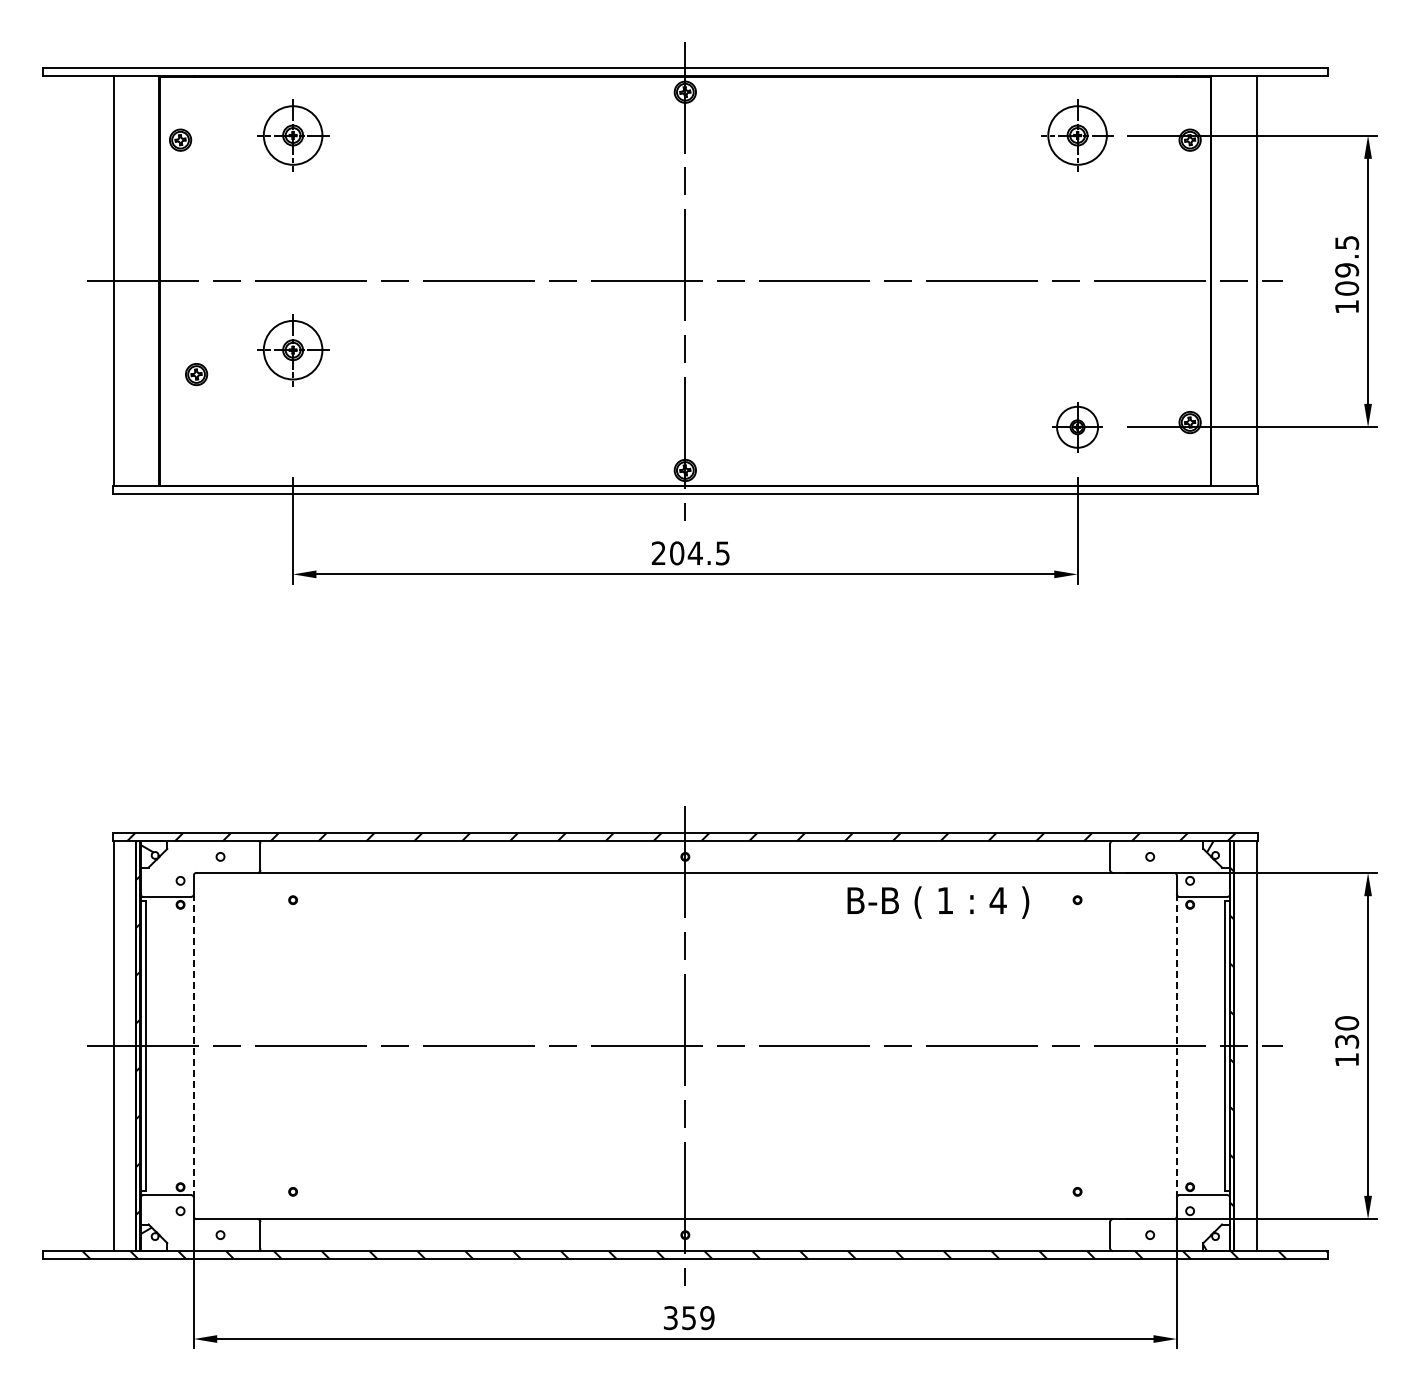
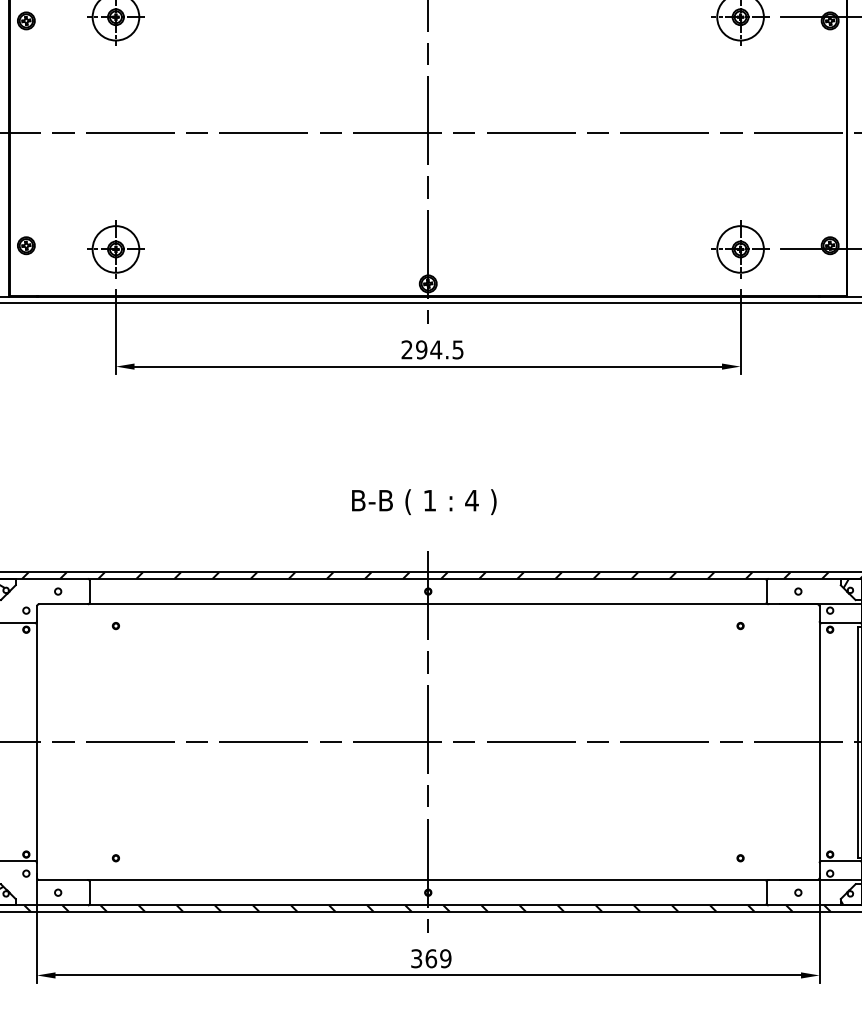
part: (293, 350) -> (116, 249), moved
part: (196, 374) -> (26, 245), moved
part: (1077, 427) -> (740, 249), size x1.43
text: (676, 553) -> (421, 350), 204.5 -> 294.5
text: (938, 902) -> (424, 502), moved
line: (193, 1046) -> (36, 742), dashed -> solid
line: (1176, 1046) -> (819, 742), dashed -> solid
text: (689, 1318) -> (431, 959), 359 -> 369

